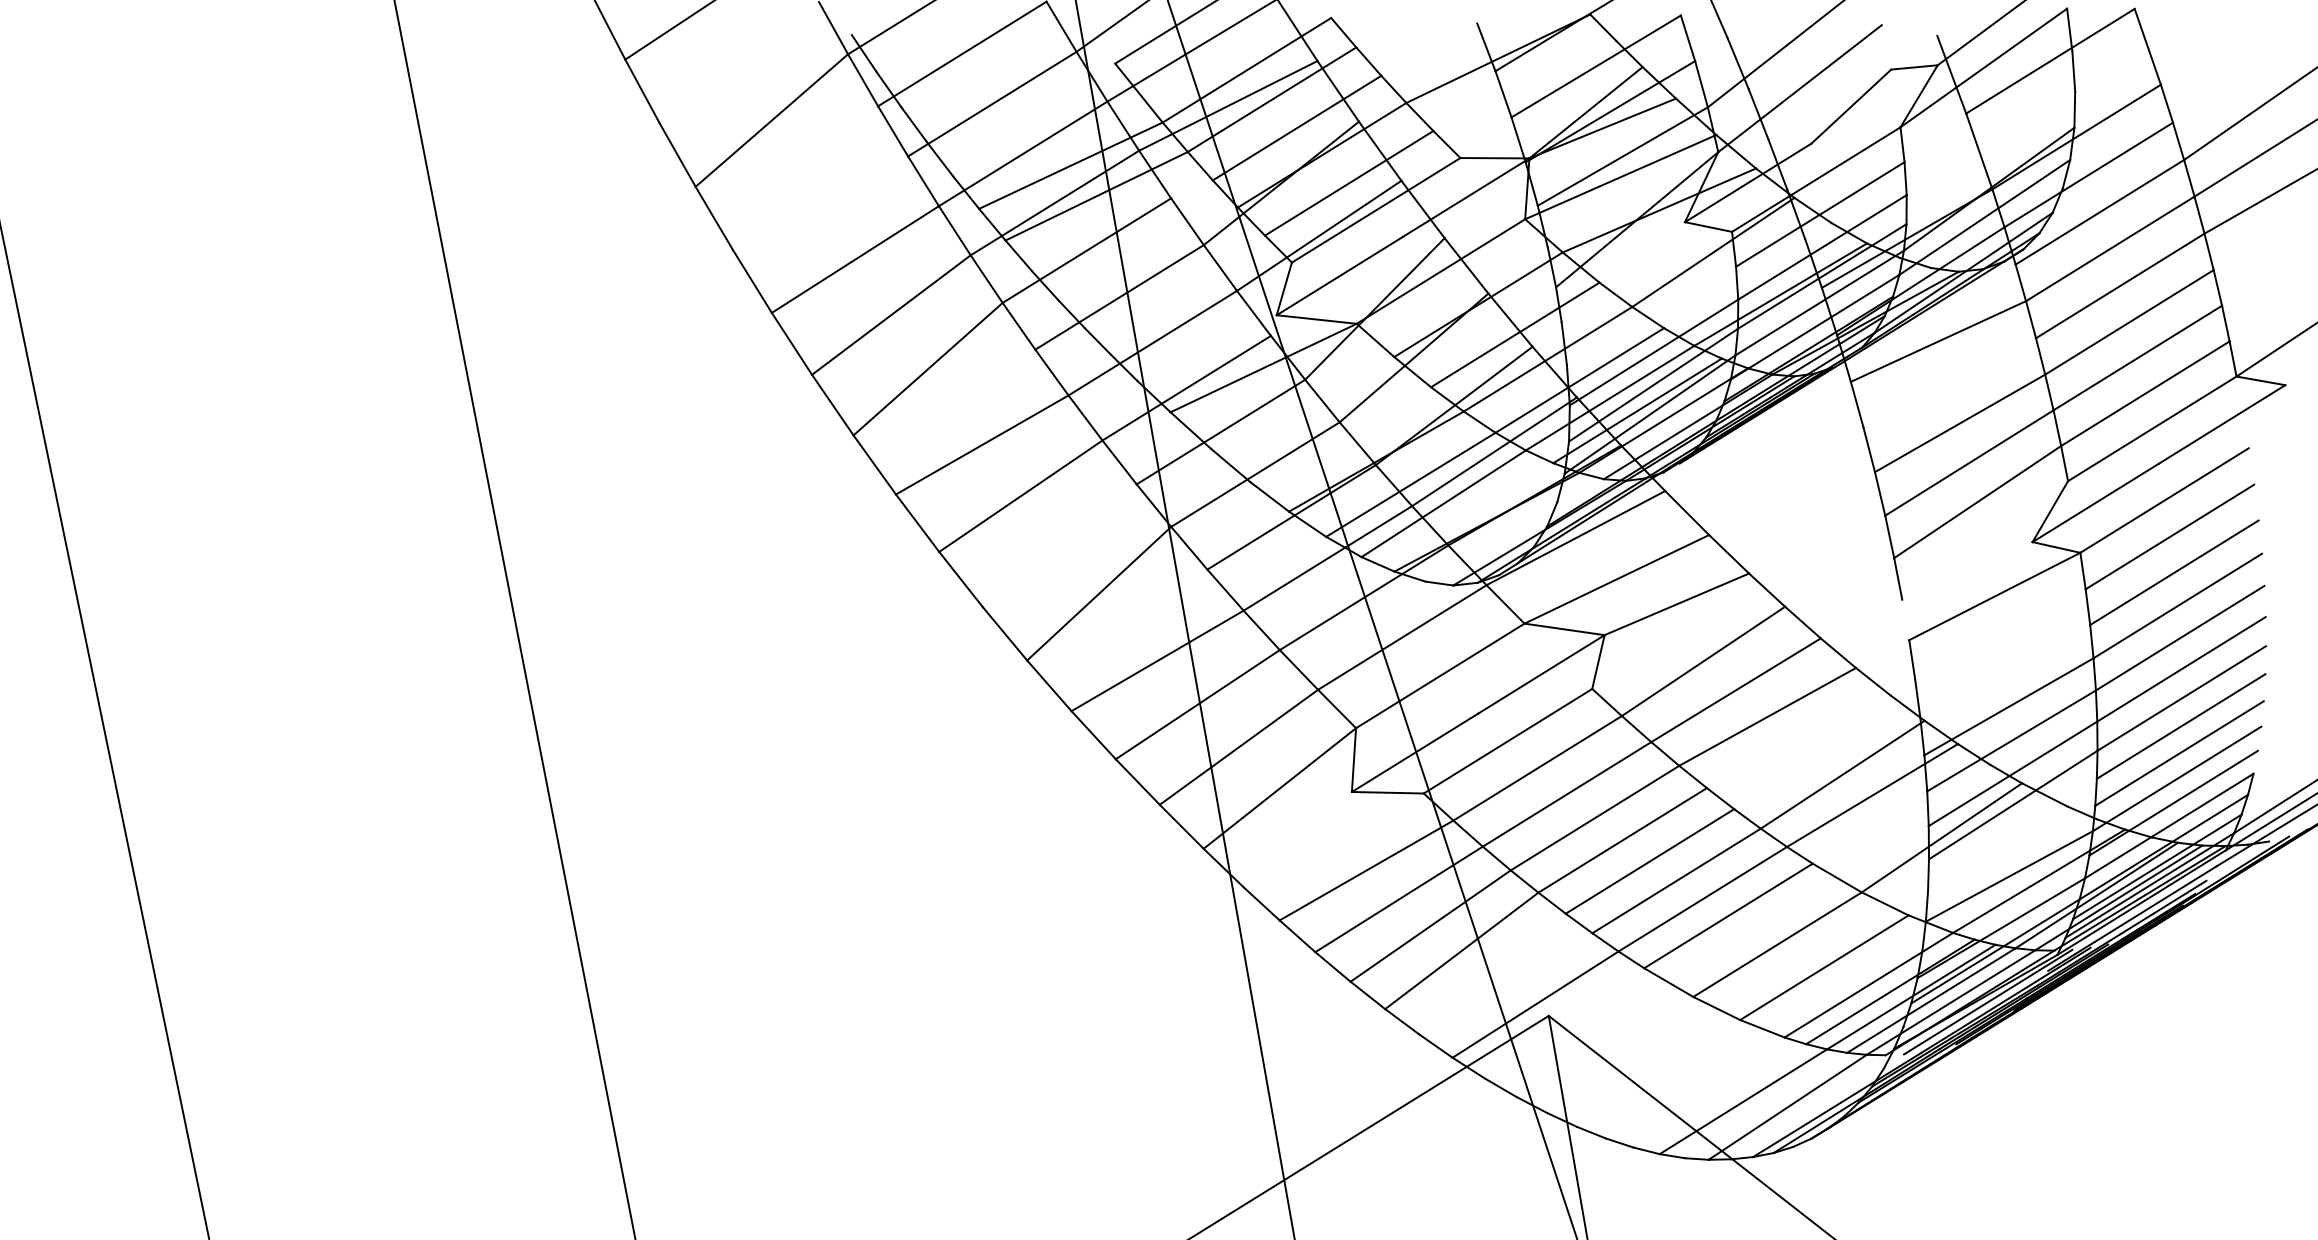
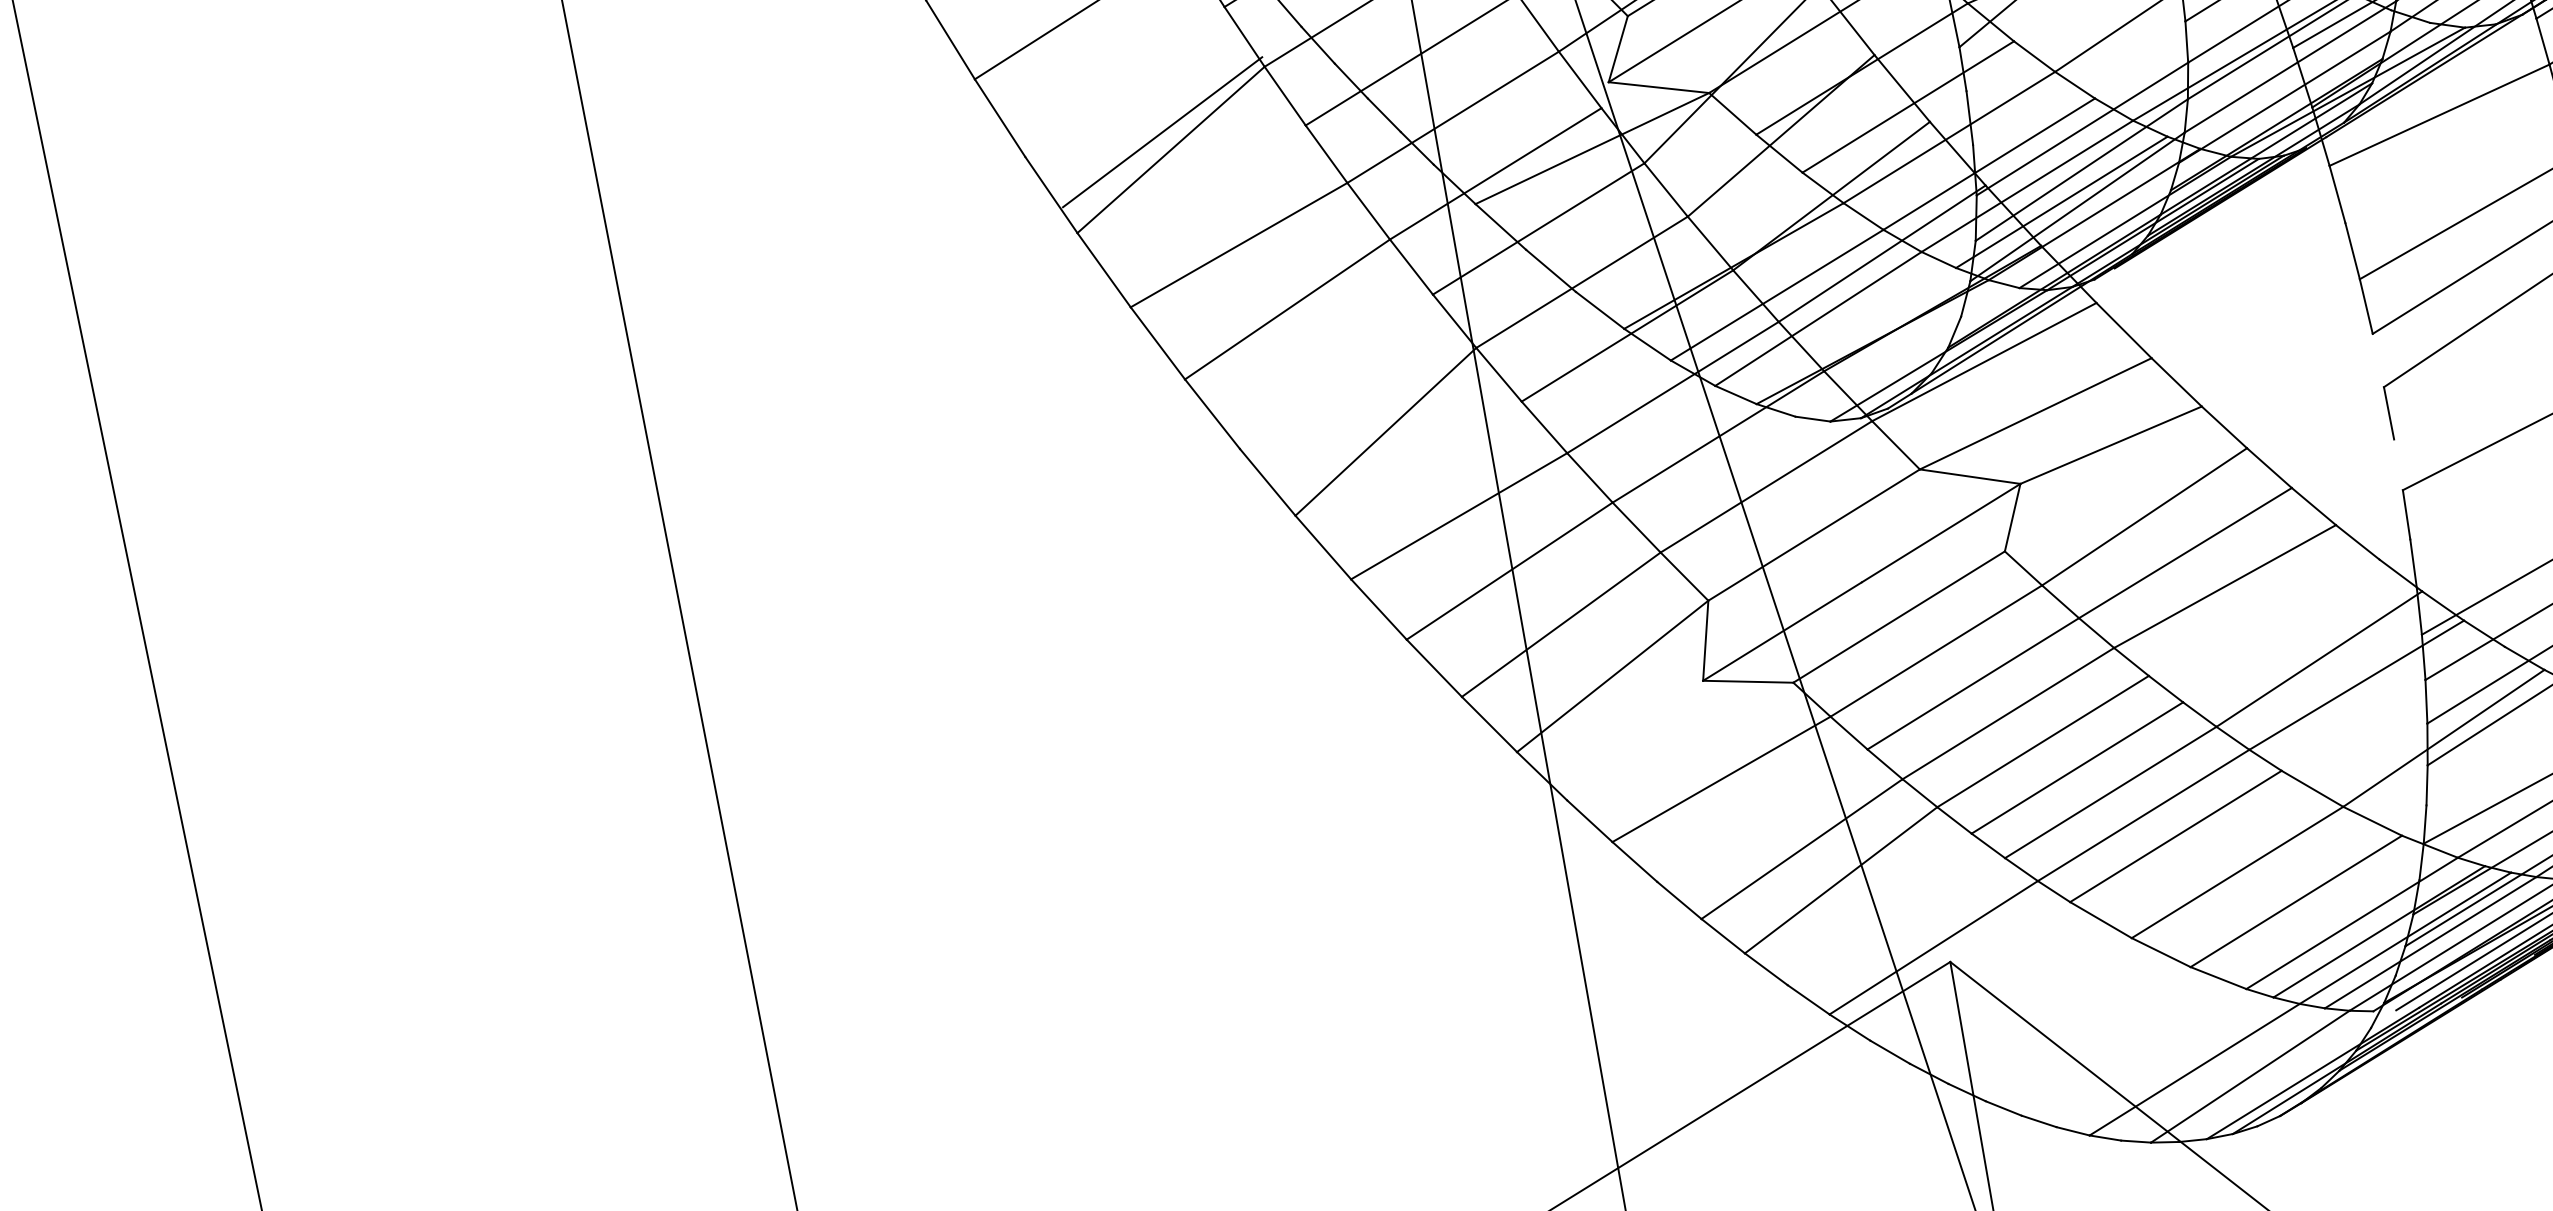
line: (891, 314) -> (1162, 131), moved
line: (1889, 536) -> (2378, 360), removed
line: (1398, 899) -> (1761, 815), removed

